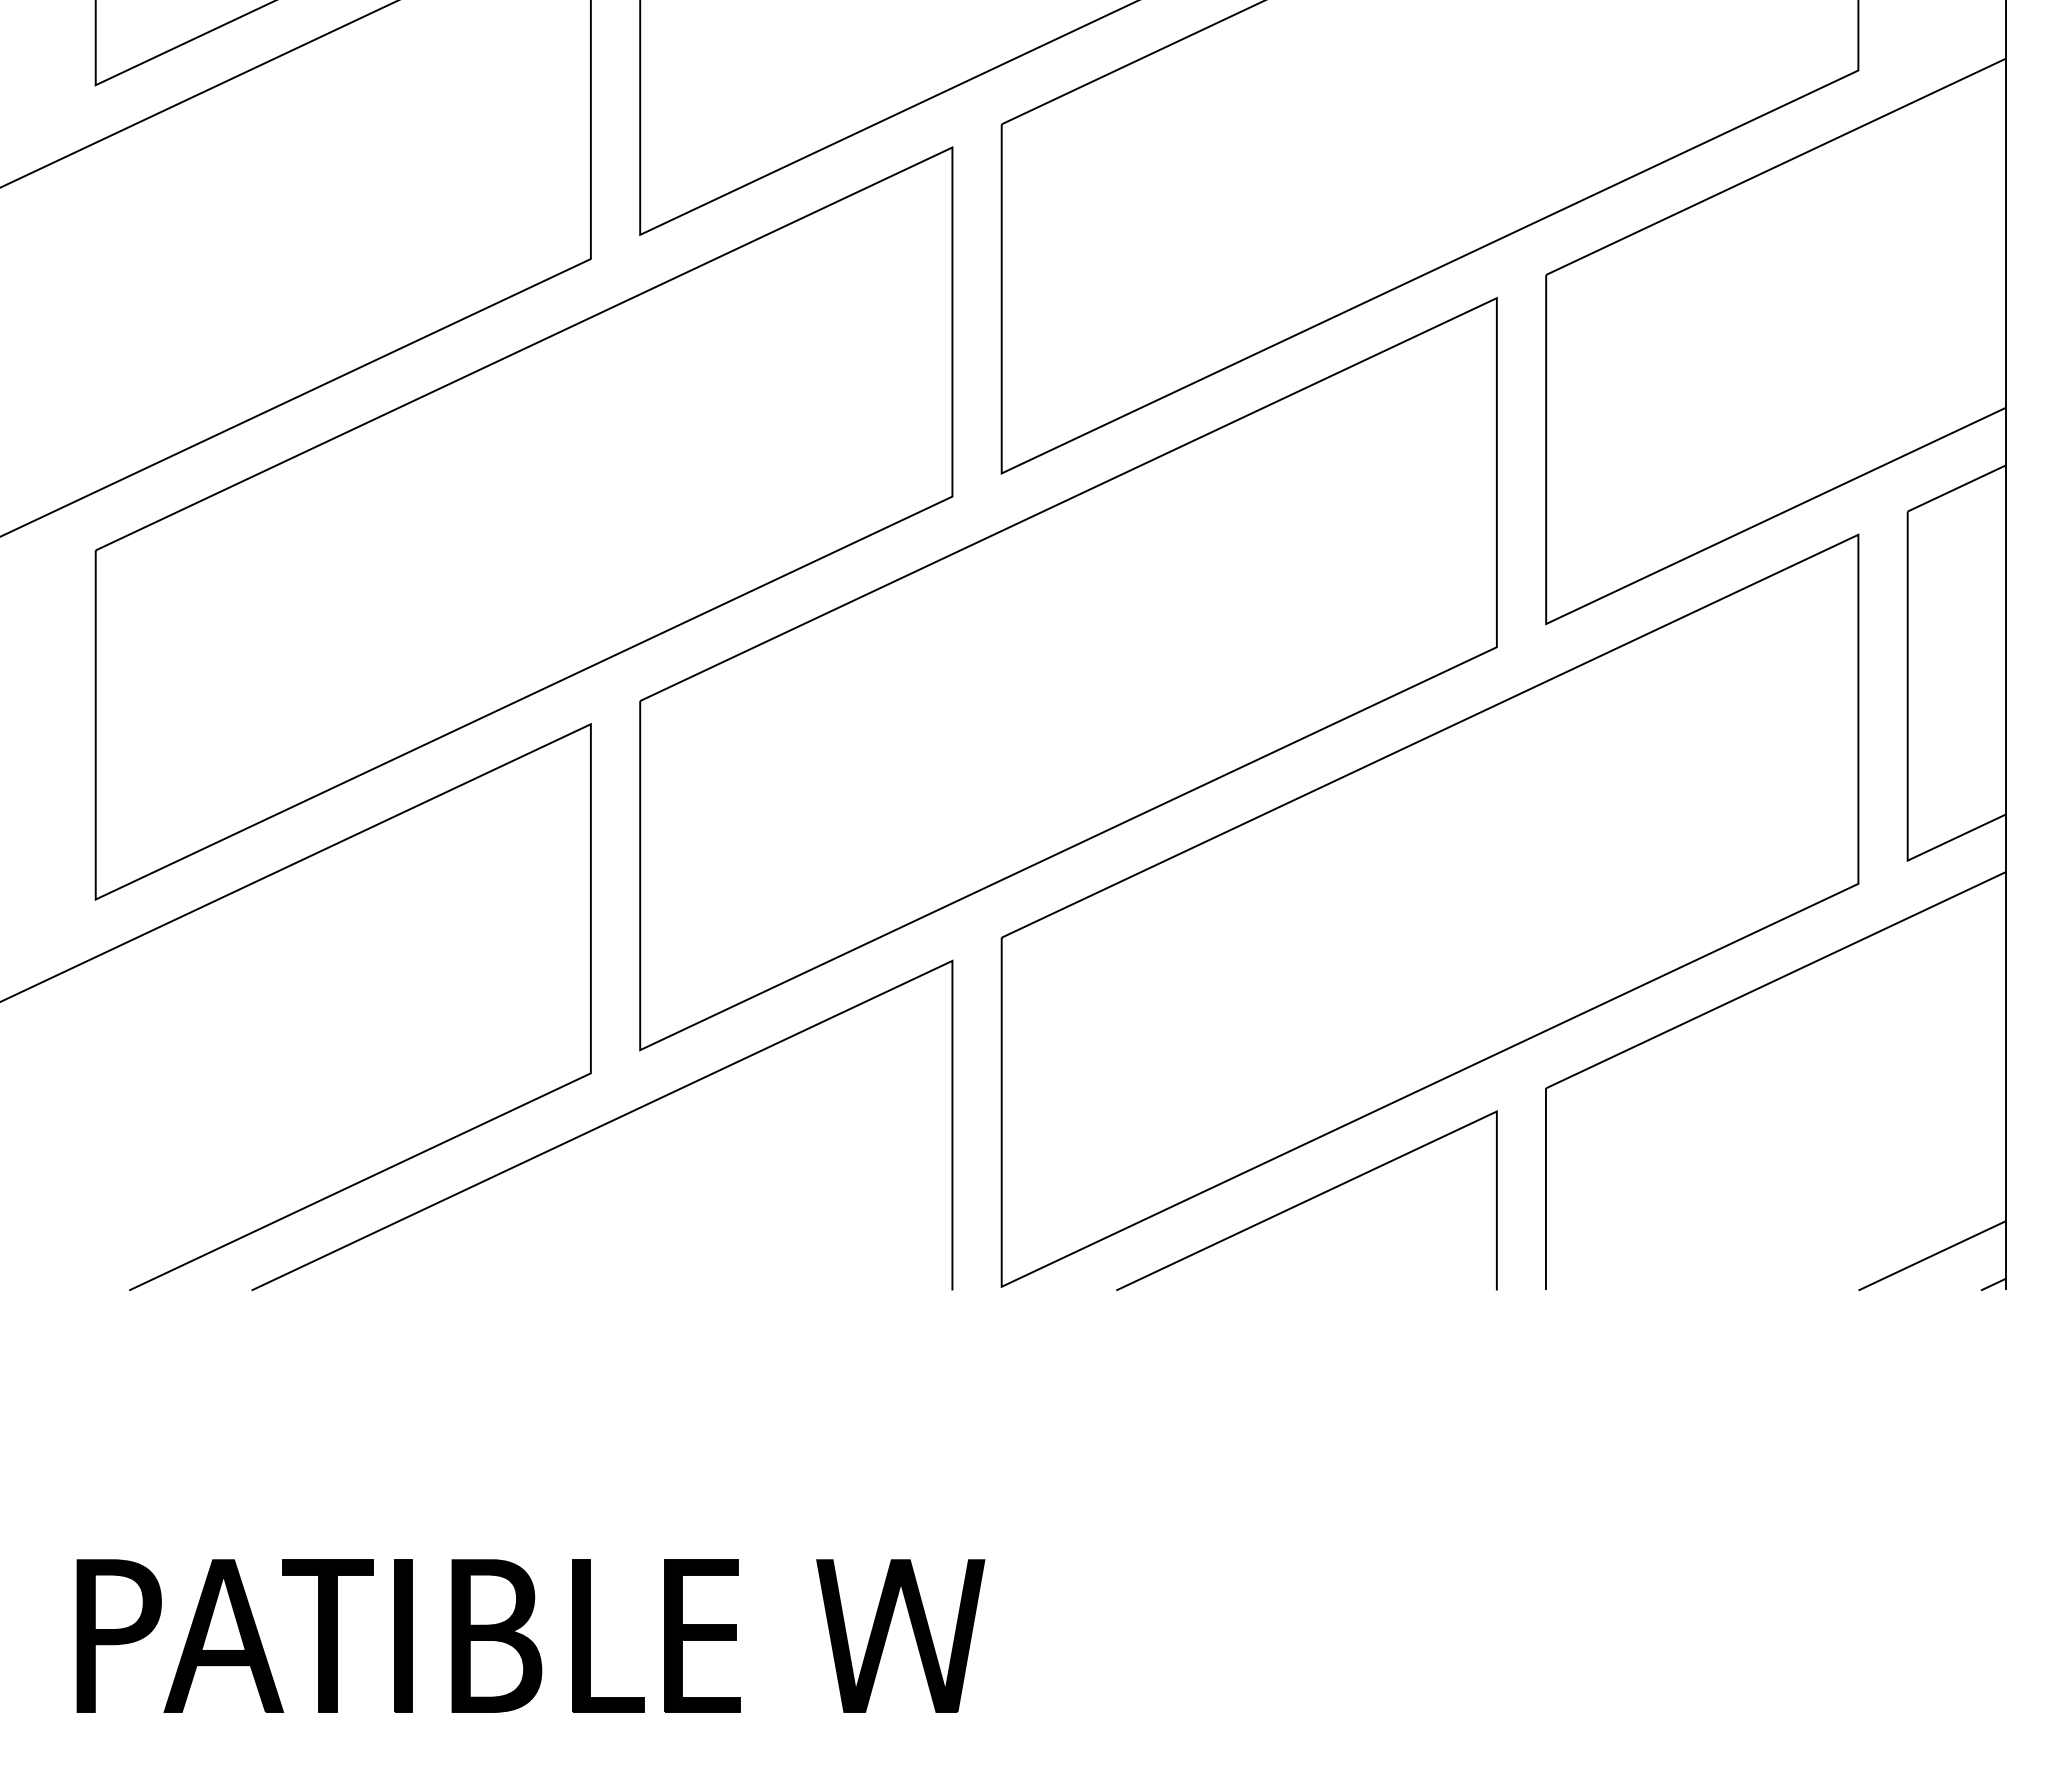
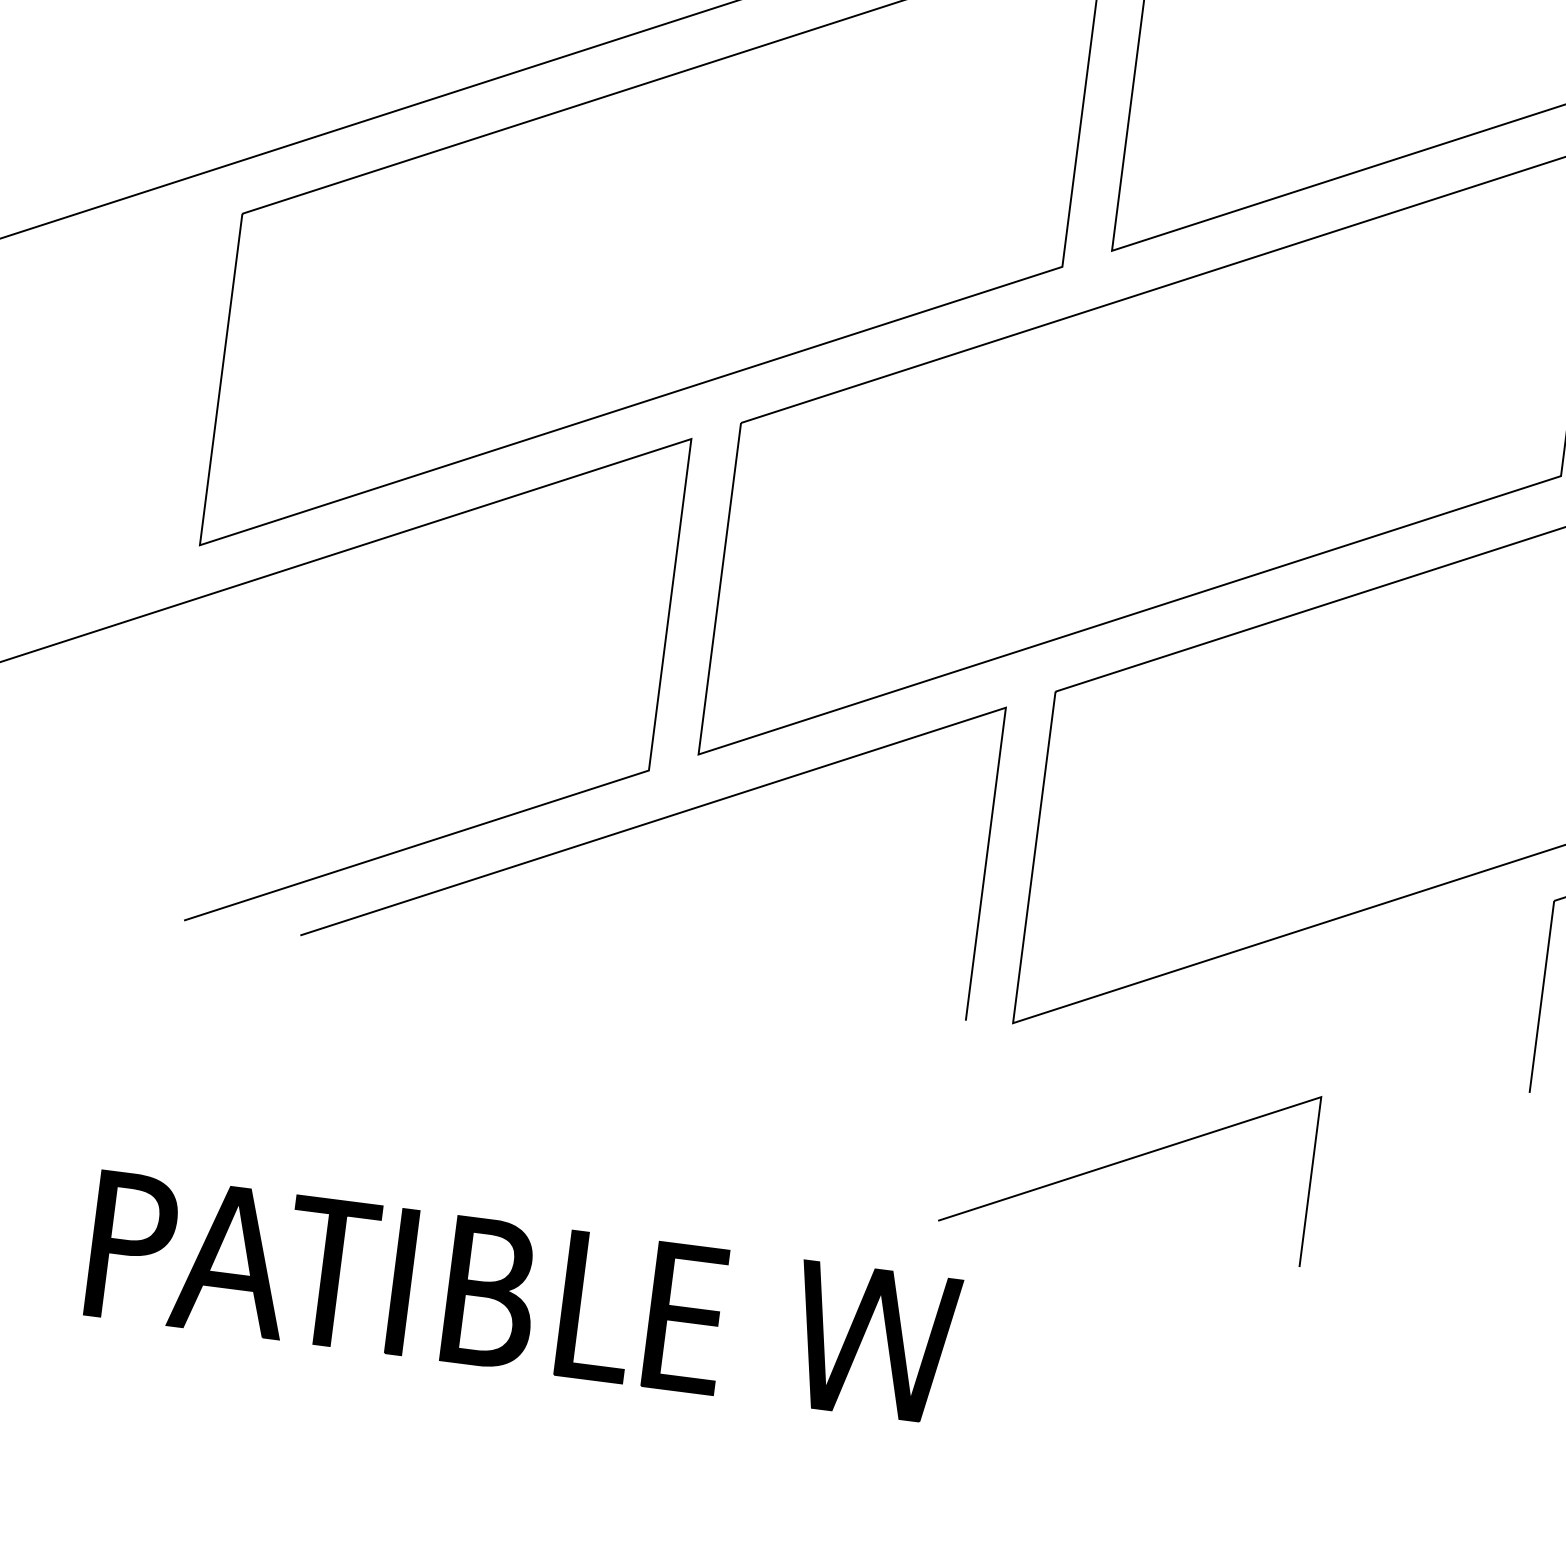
part: (1306, 1200) -> (1129, 1158), moved

